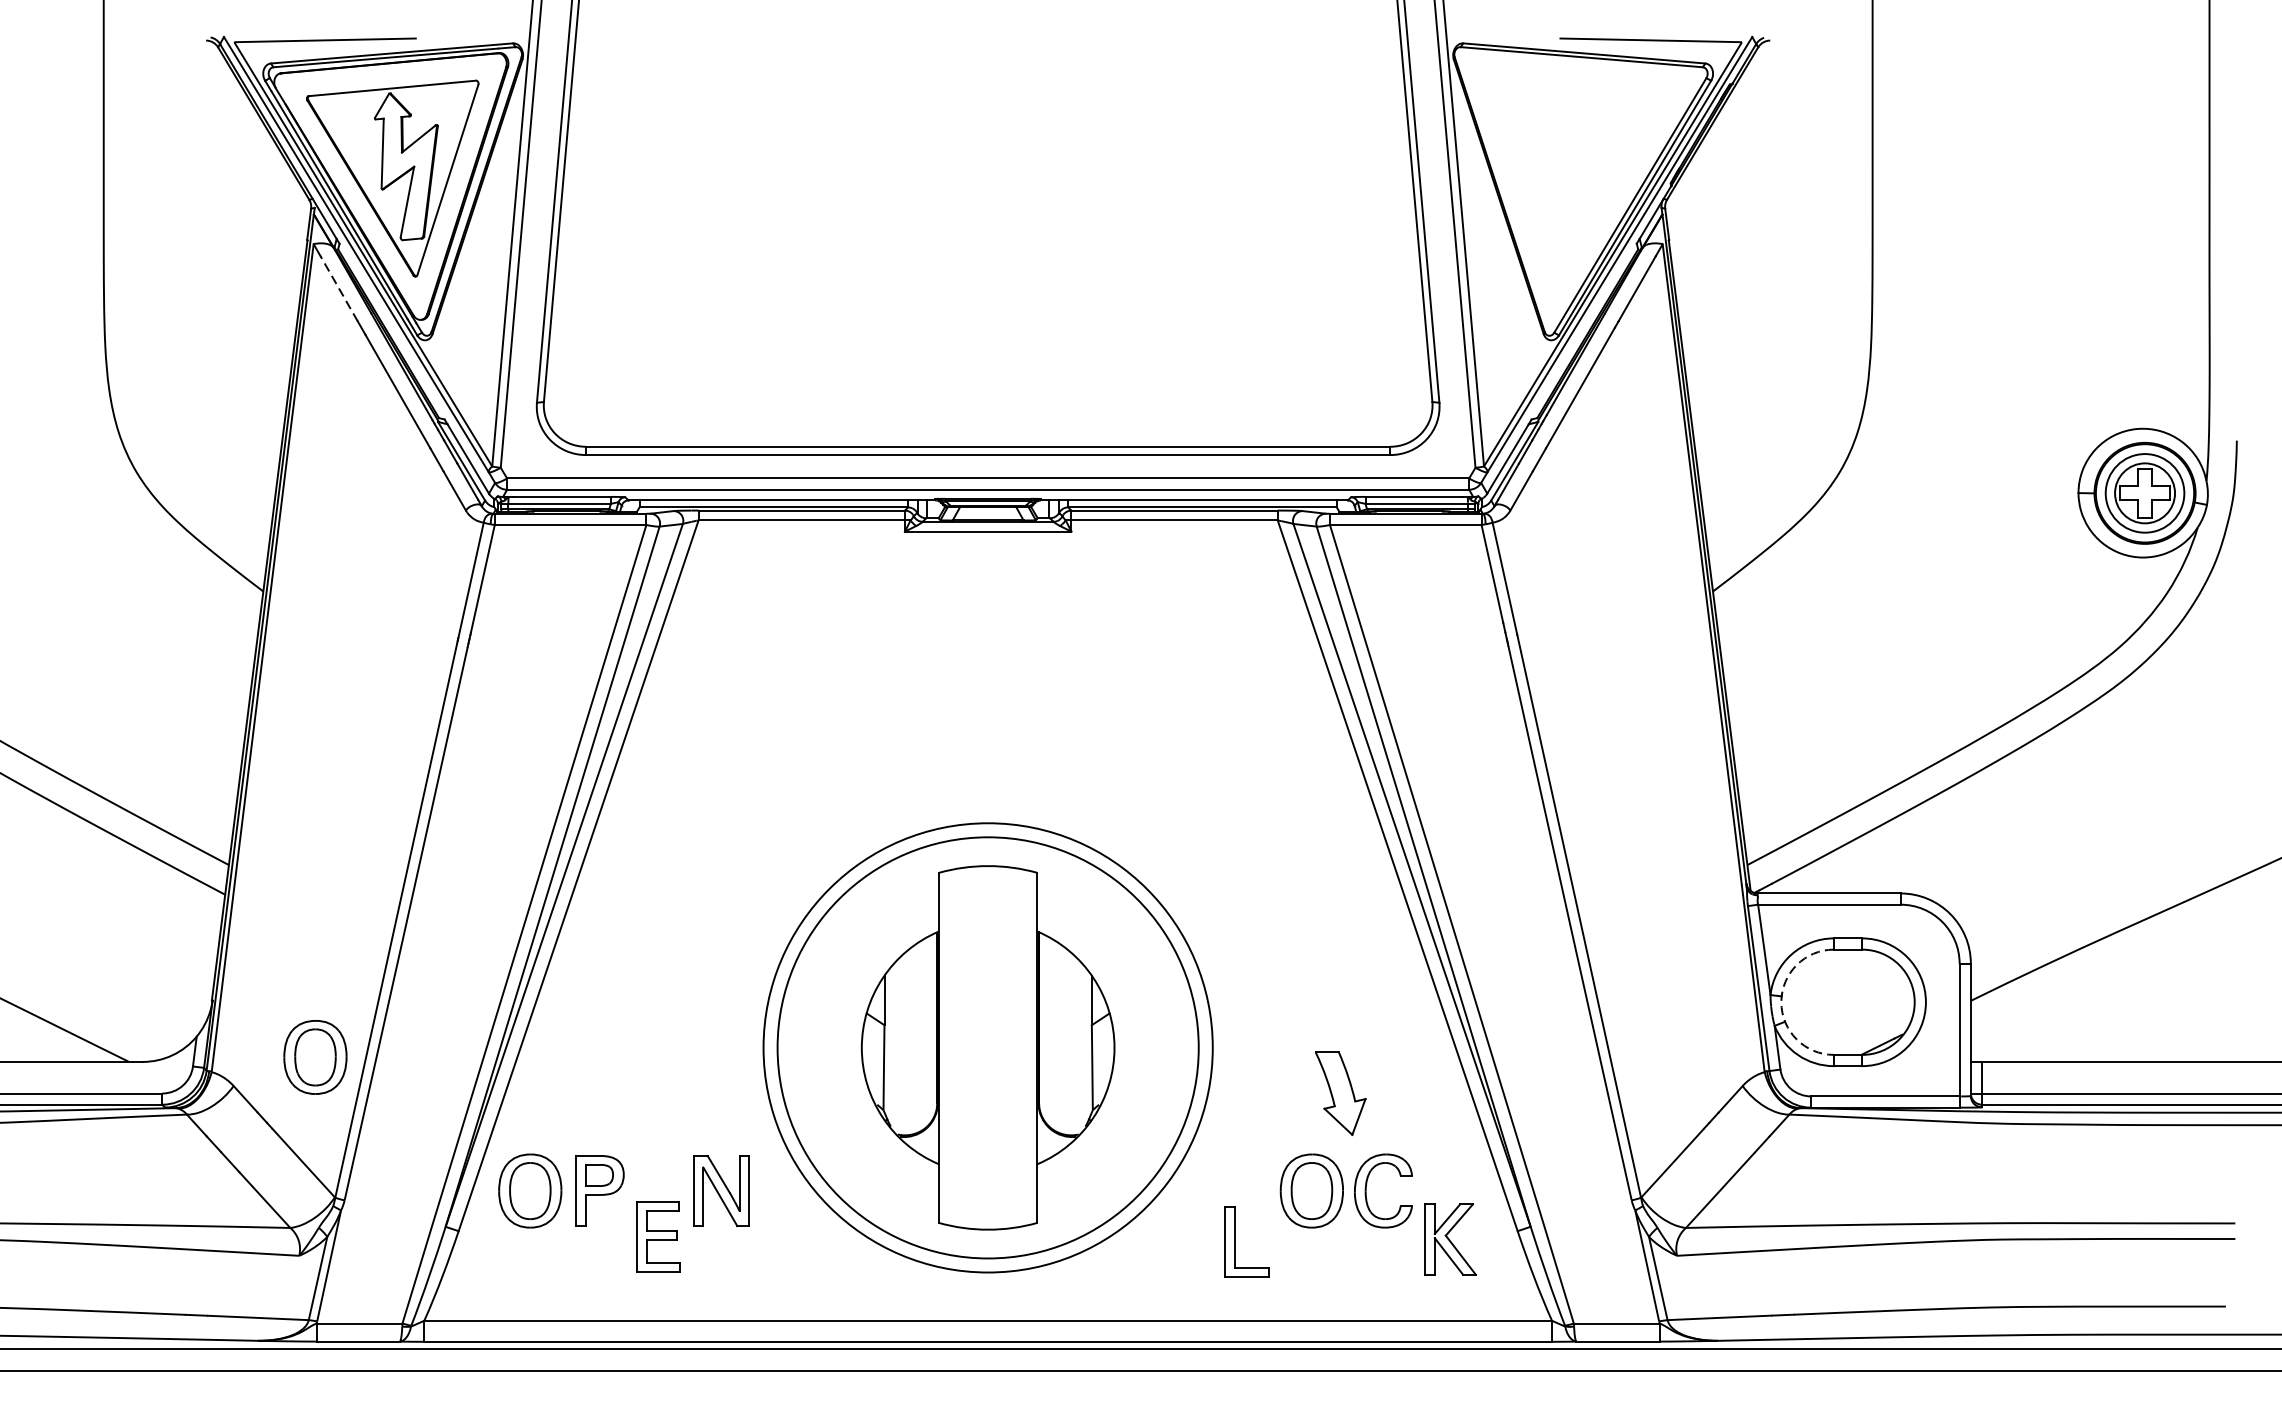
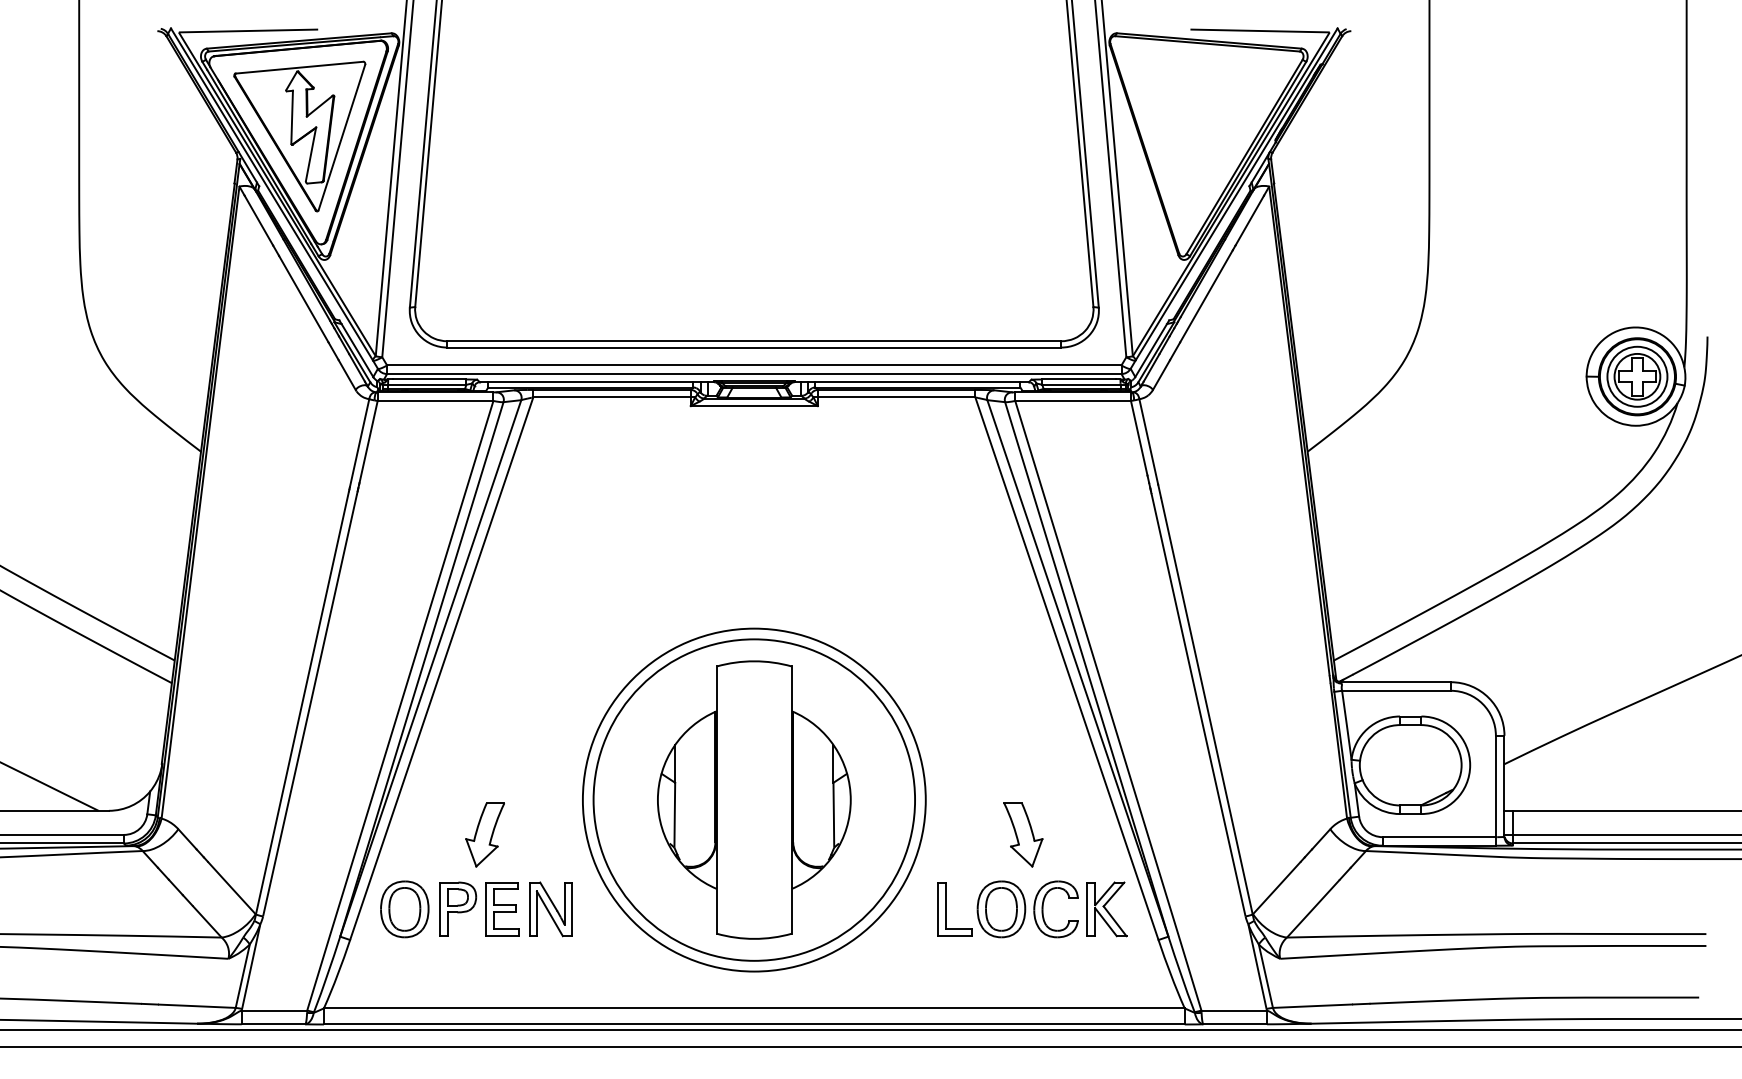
line: (338, 288) -> (258, 220), dashed -> solid
arc: (1780, 1002) -> (1359, 765), dashed -> solid
part: (315, 1057) -> (240, 807), removed
part: (634, 1092) -> (484, 834), added
part: (658, 1237) -> (502, 909), moved
part: (1449, 1239) -> (1106, 909), moved
part: (1235, 1242) -> (946, 909), moved

